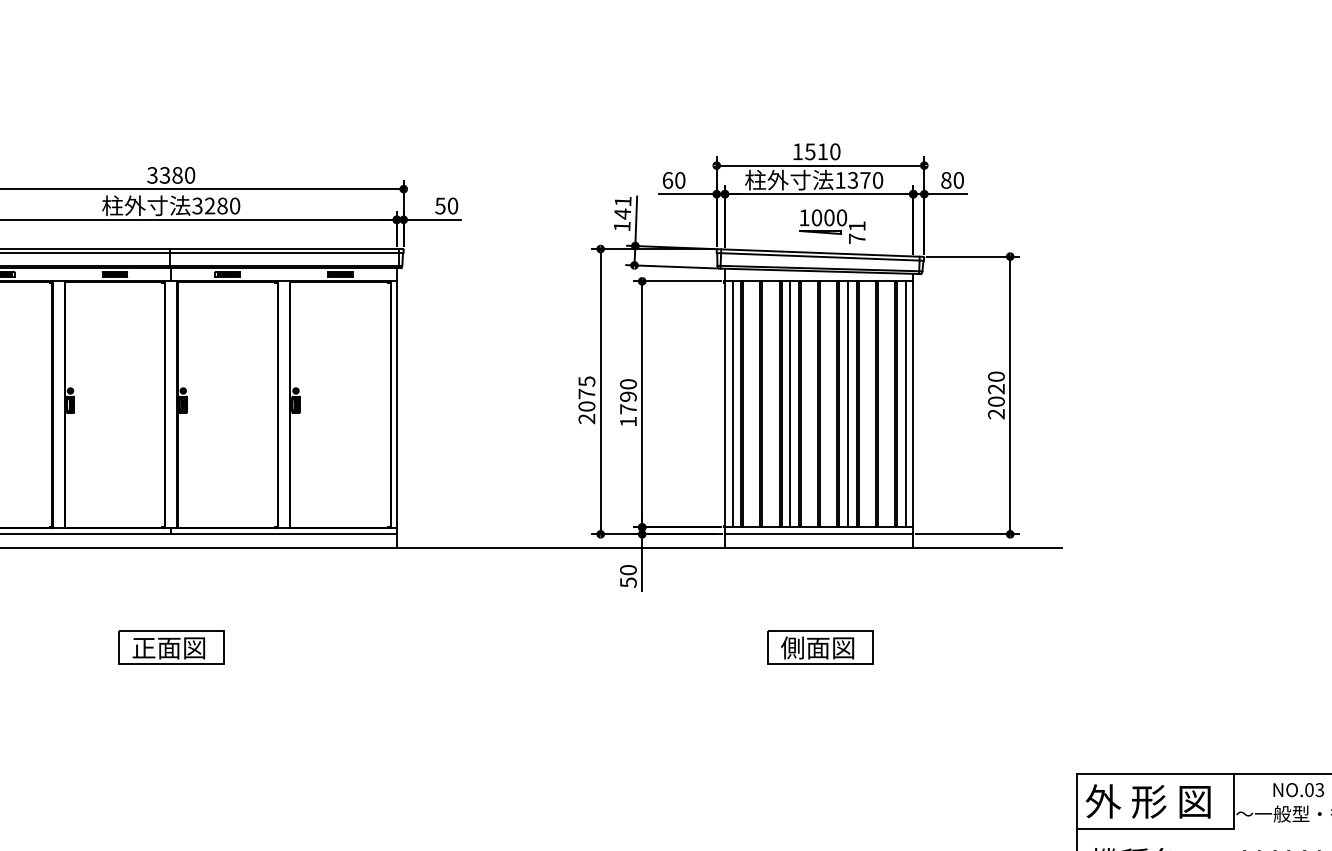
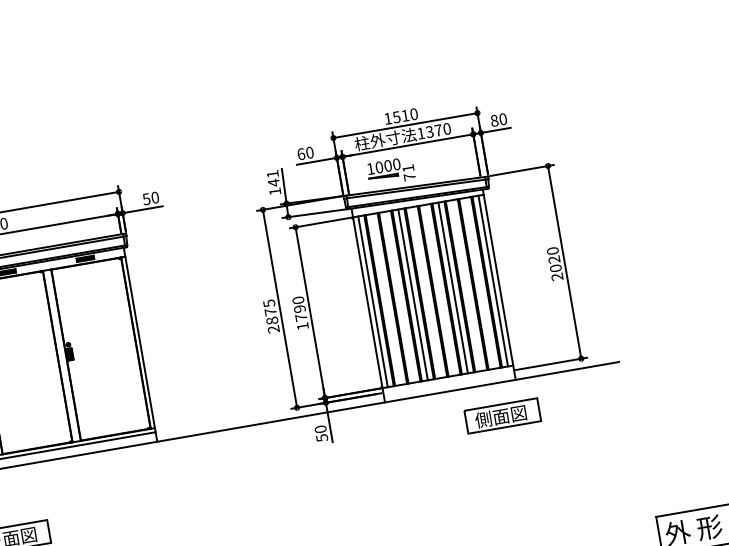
part: (832, 226) -> (391, 171), moved
text: (587, 406) -> (272, 320), 2075 -> 2875
line: (818, 534) -> (448, 381), removed
part: (820, 647) -> (502, 416), moved

